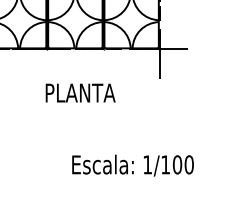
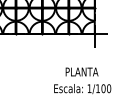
text: (79, 91) -> (81, 71), moved

